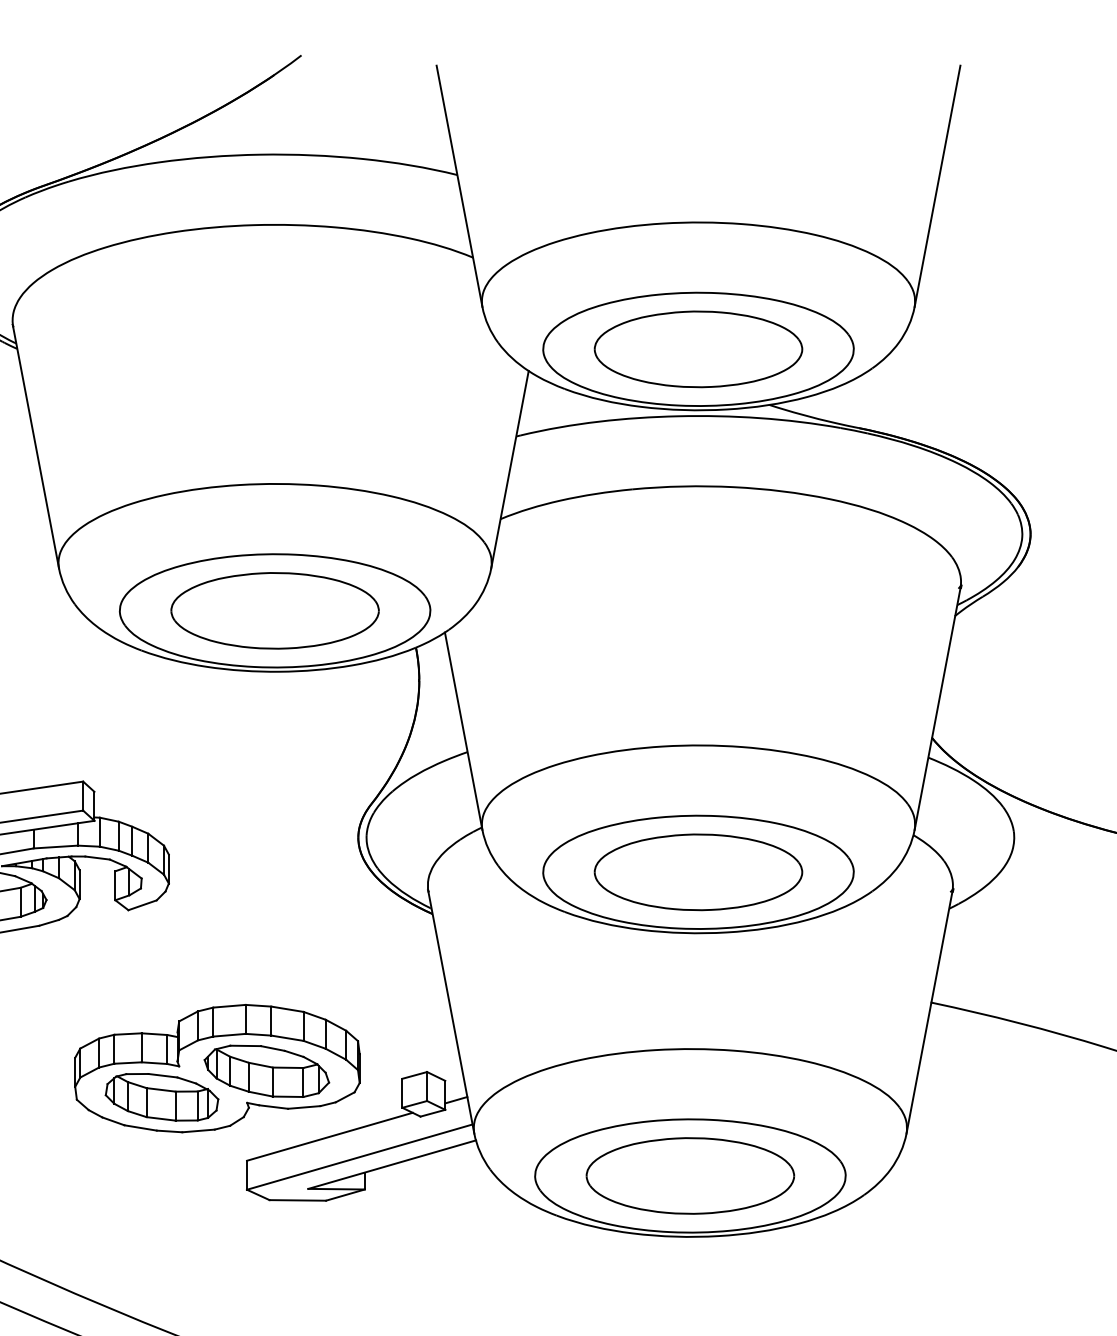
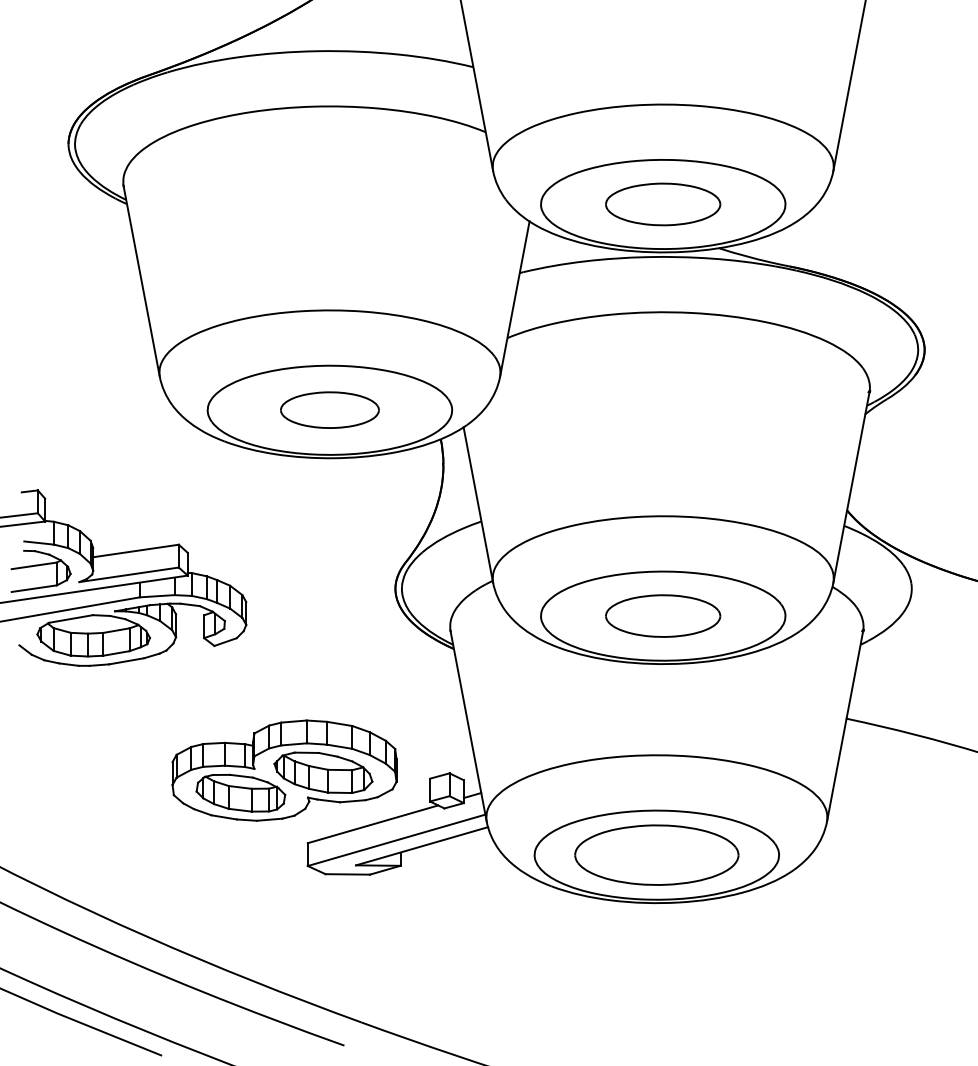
part: (697, 349) -> (662, 204), size x0.7
part: (274, 609) -> (329, 409), size x0.6
part: (697, 871) -> (662, 615), size x0.7

